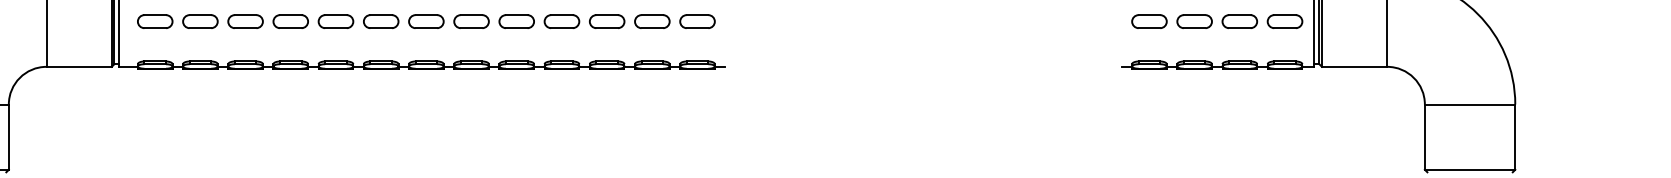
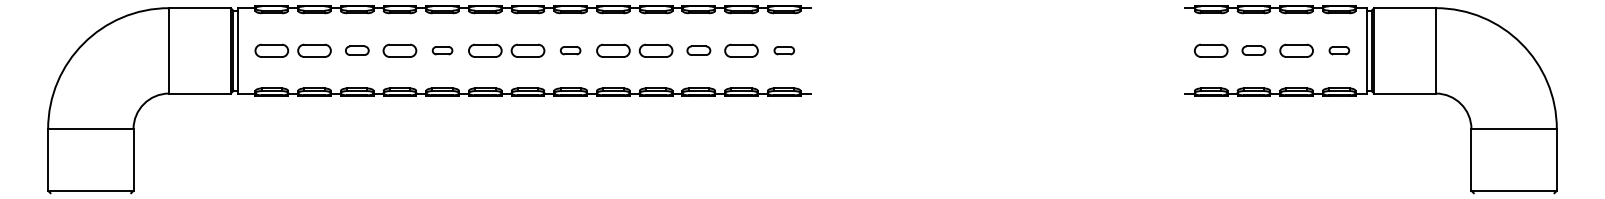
part: (245, 21) -> (357, 50), size x0.7
part: (335, 21) -> (442, 50), size x0.6
part: (471, 21) -> (570, 50), size x0.6
part: (606, 21) -> (698, 50), size x0.7
part: (697, 21) -> (784, 50), size x0.6
part: (1194, 21) -> (1253, 50), size x0.7
part: (1285, 21) -> (1339, 50), size x0.6

